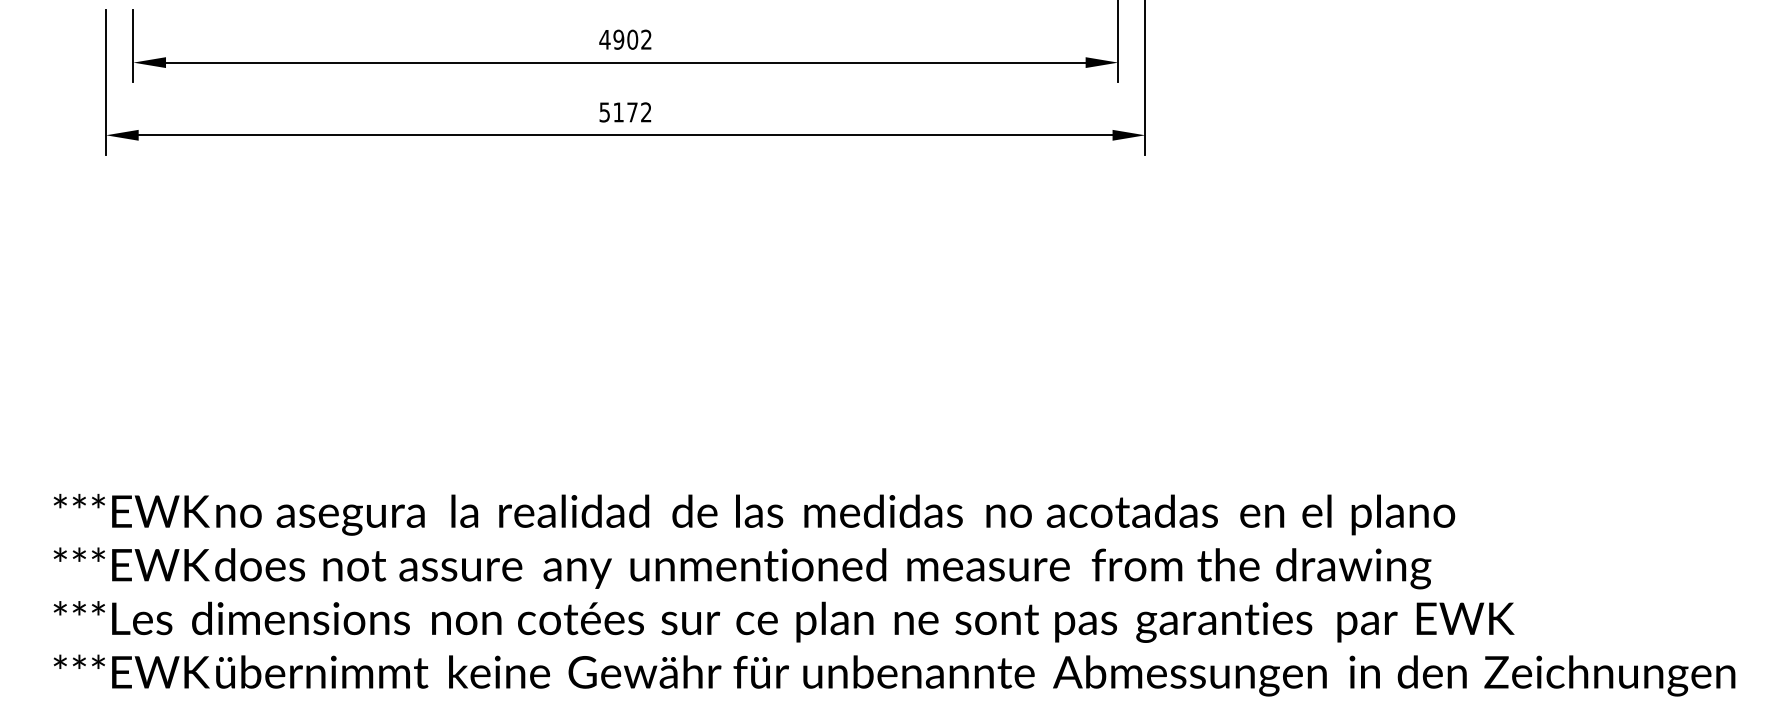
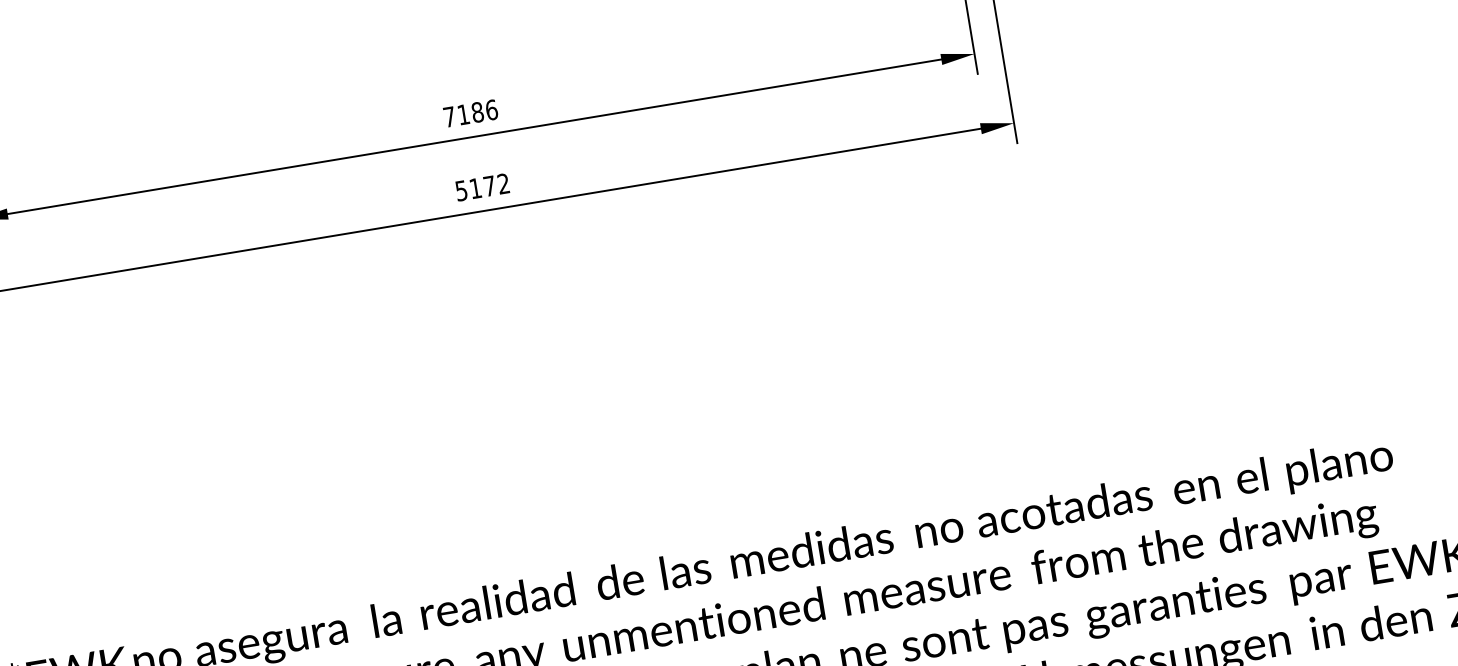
text: (625, 39) -> (470, 113), 4902 -> 7186

